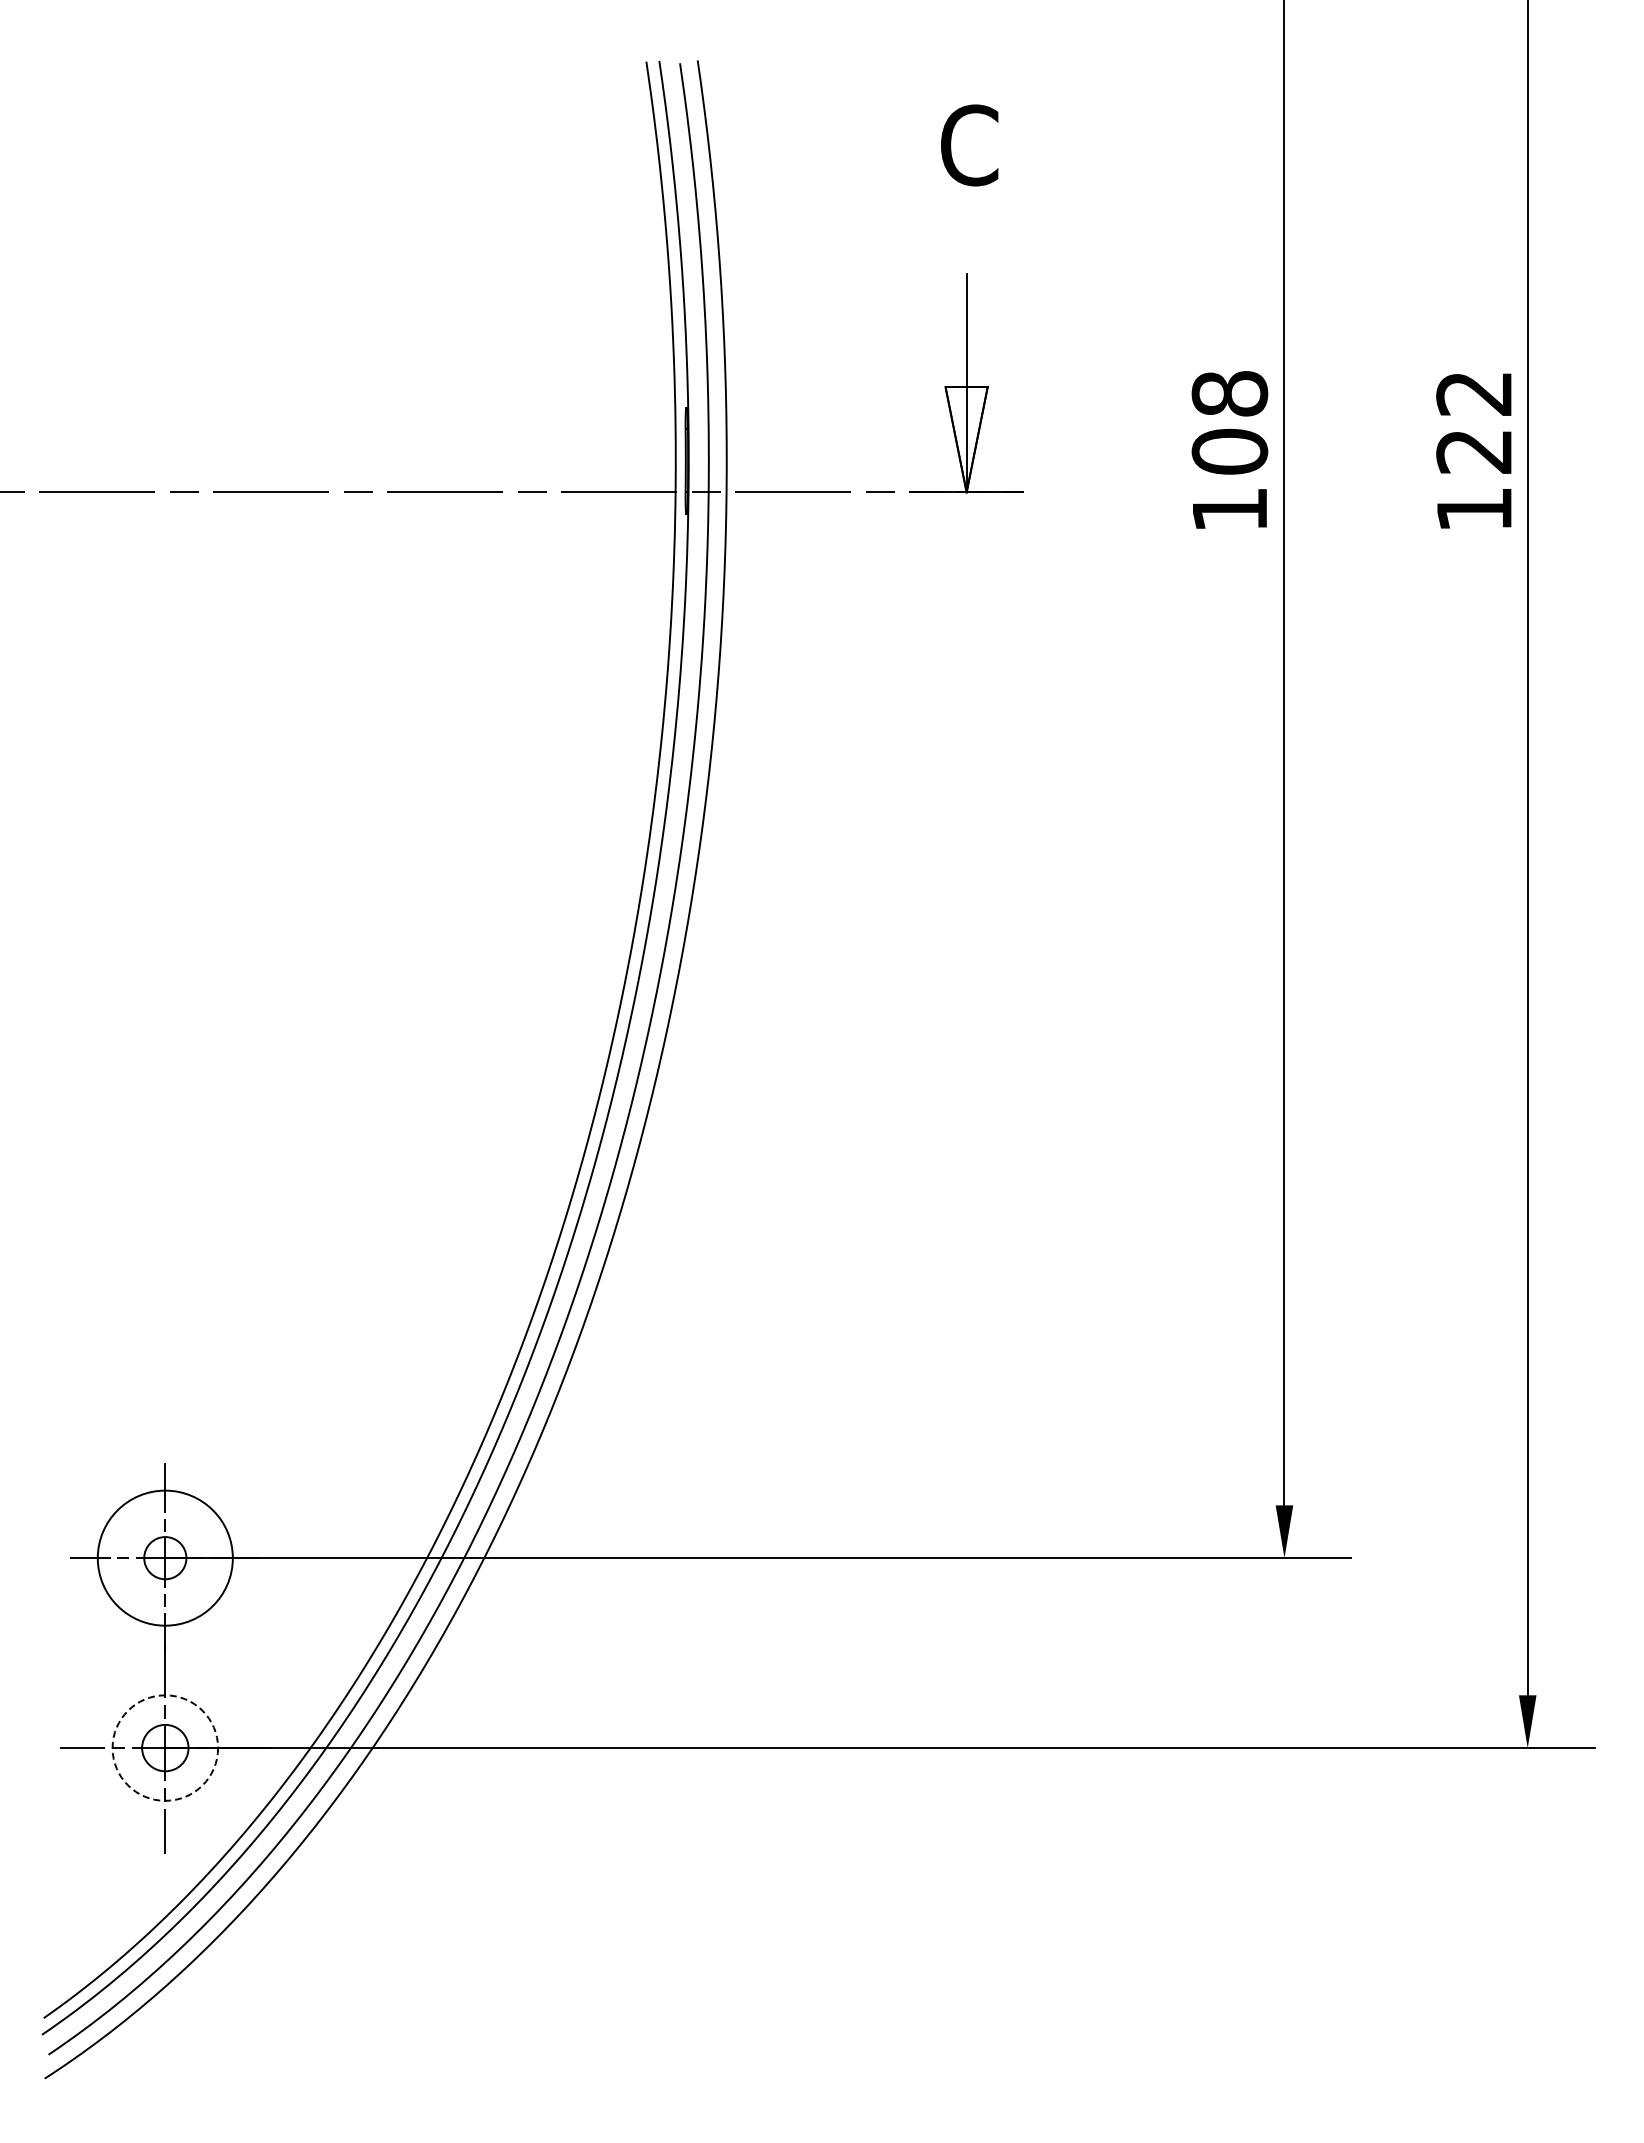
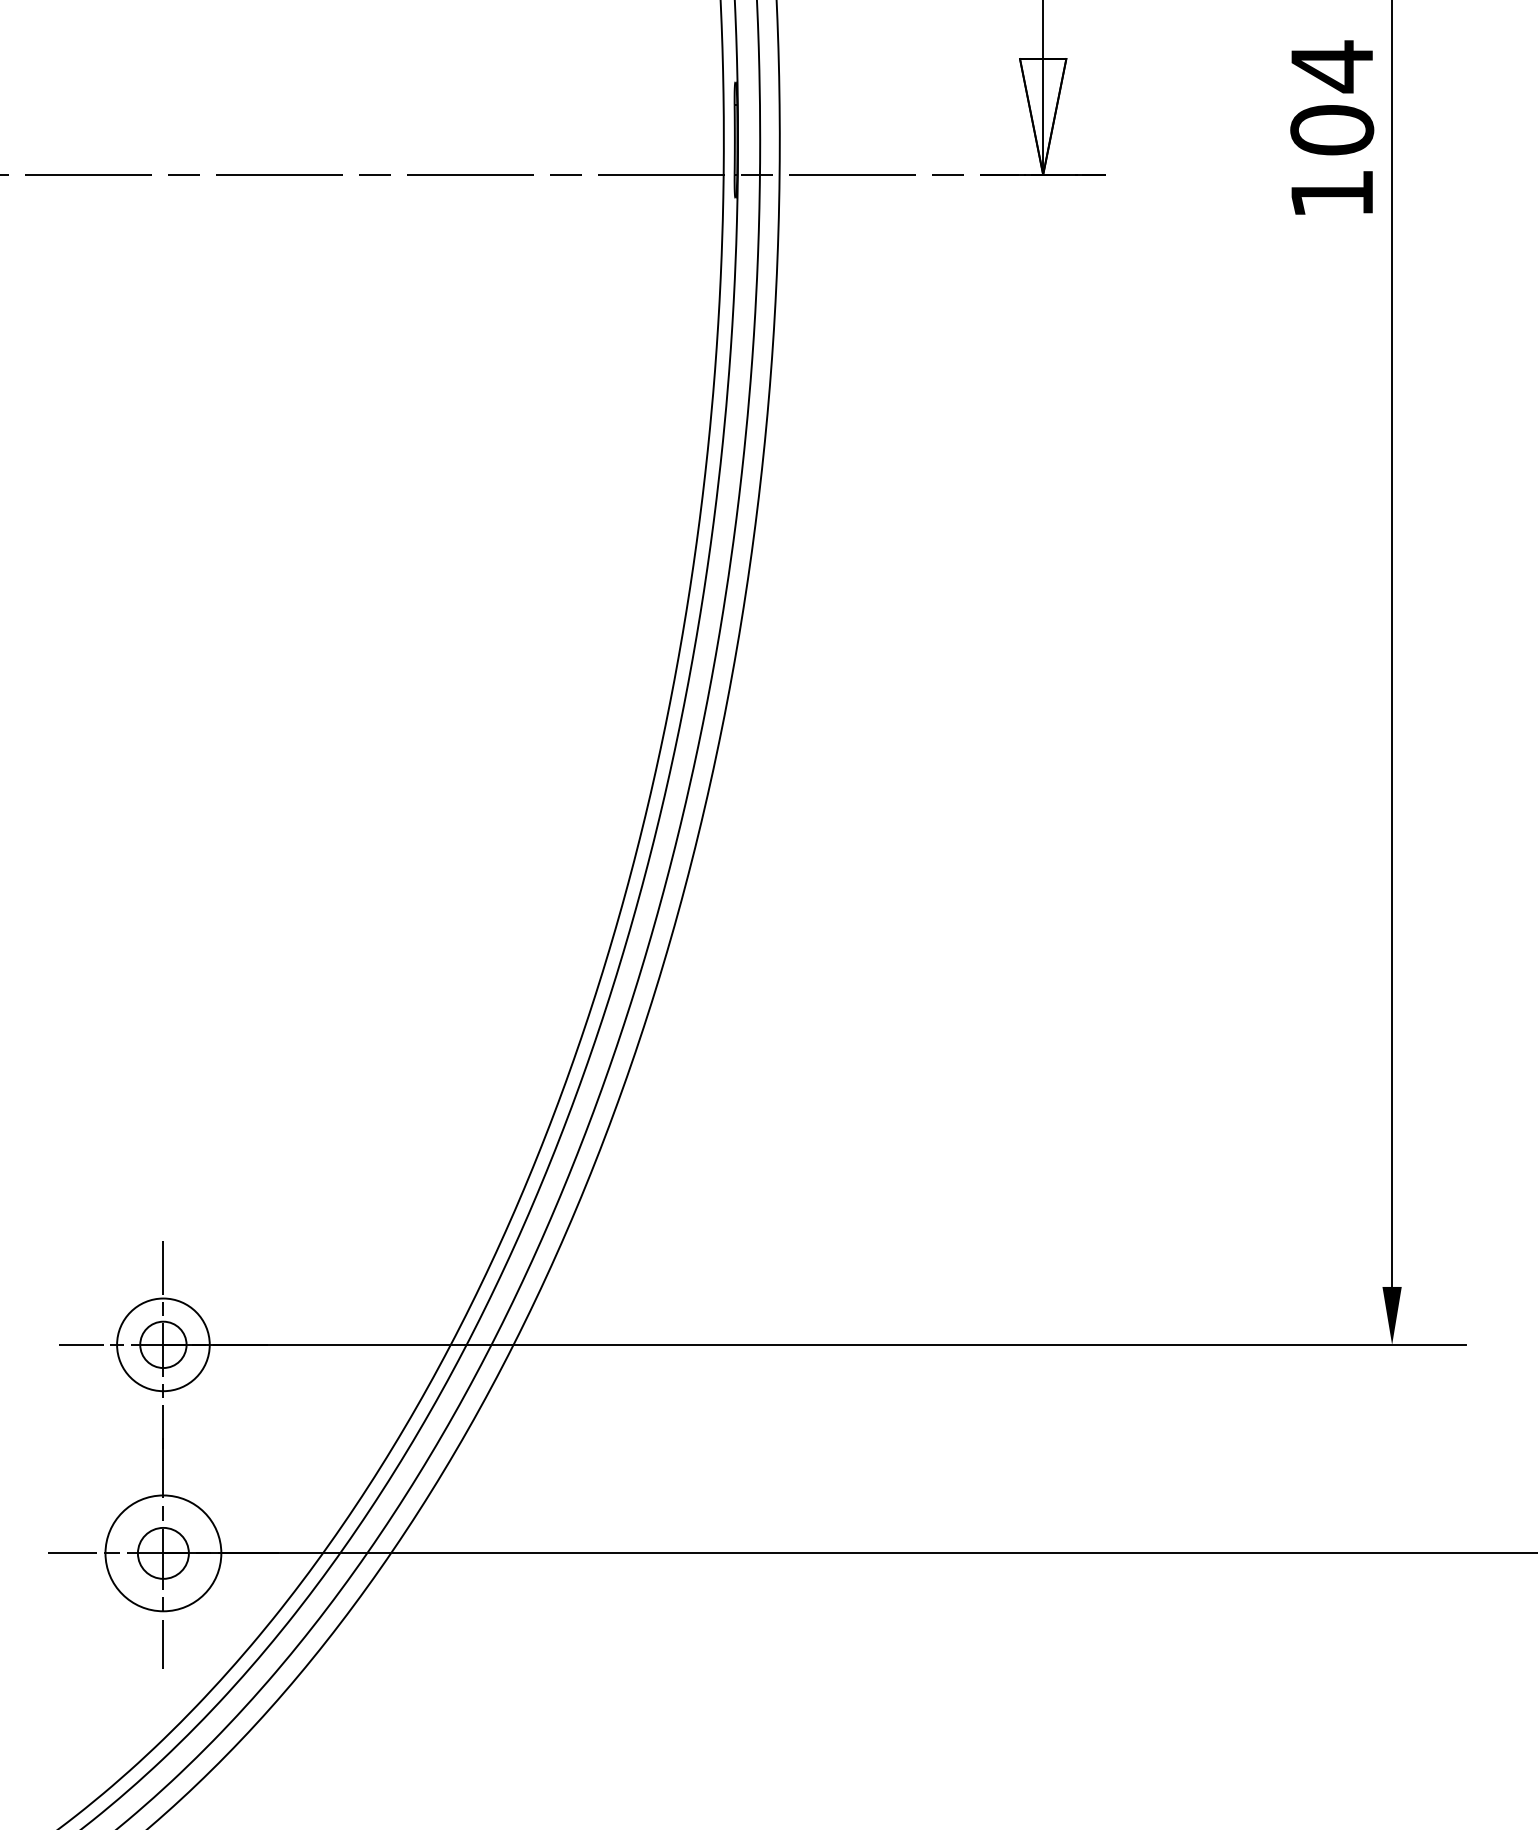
text: (1229, 394) -> (1331, 67), 108 -> 104
circle: (165, 1557) -> (163, 1344), size x0.62
circle: (165, 1747) -> (163, 1552), dashed -> solid

